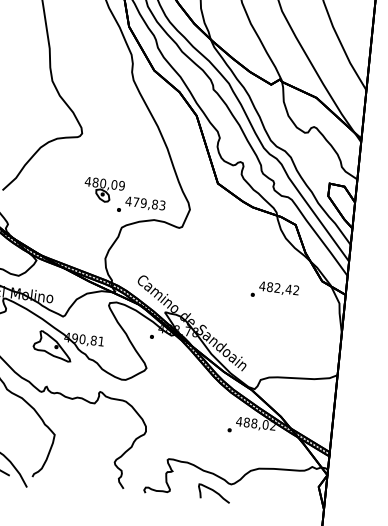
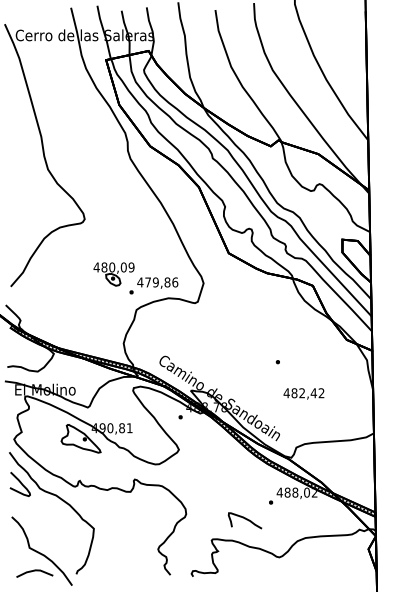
text: (162, 205) -> (175, 282), 479,83 -> 479,86
text: (278, 288) -> (303, 393), moved
curve: (213, 492) -> (244, 519), moved

